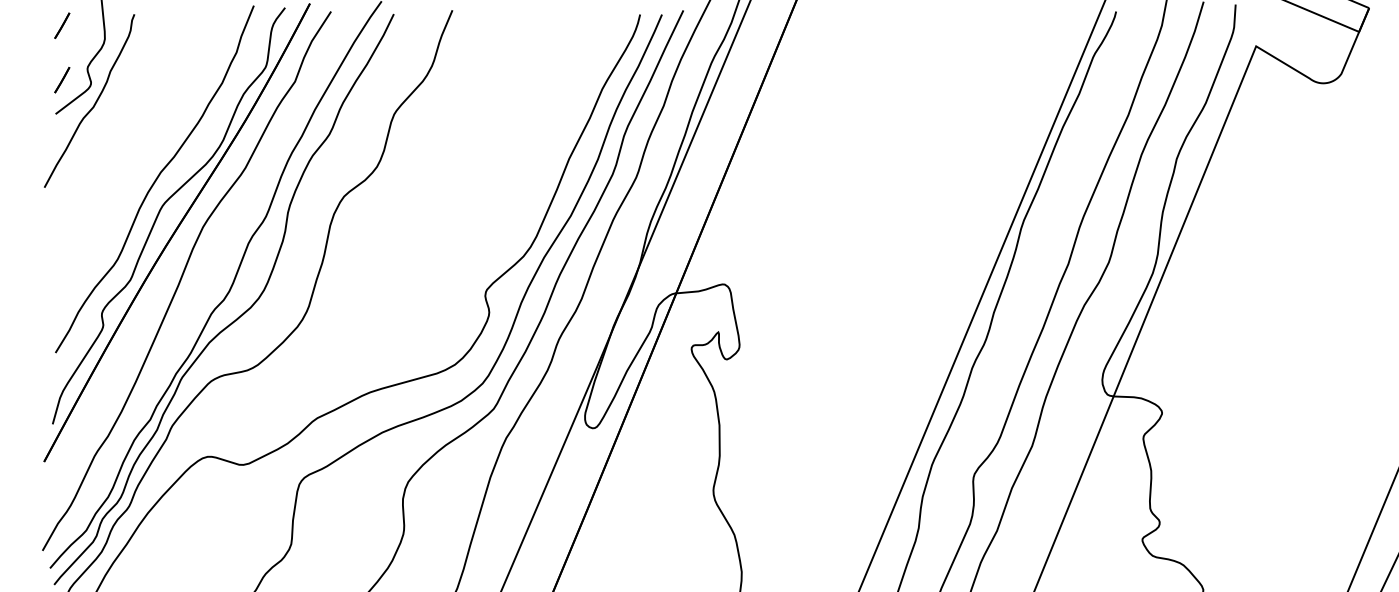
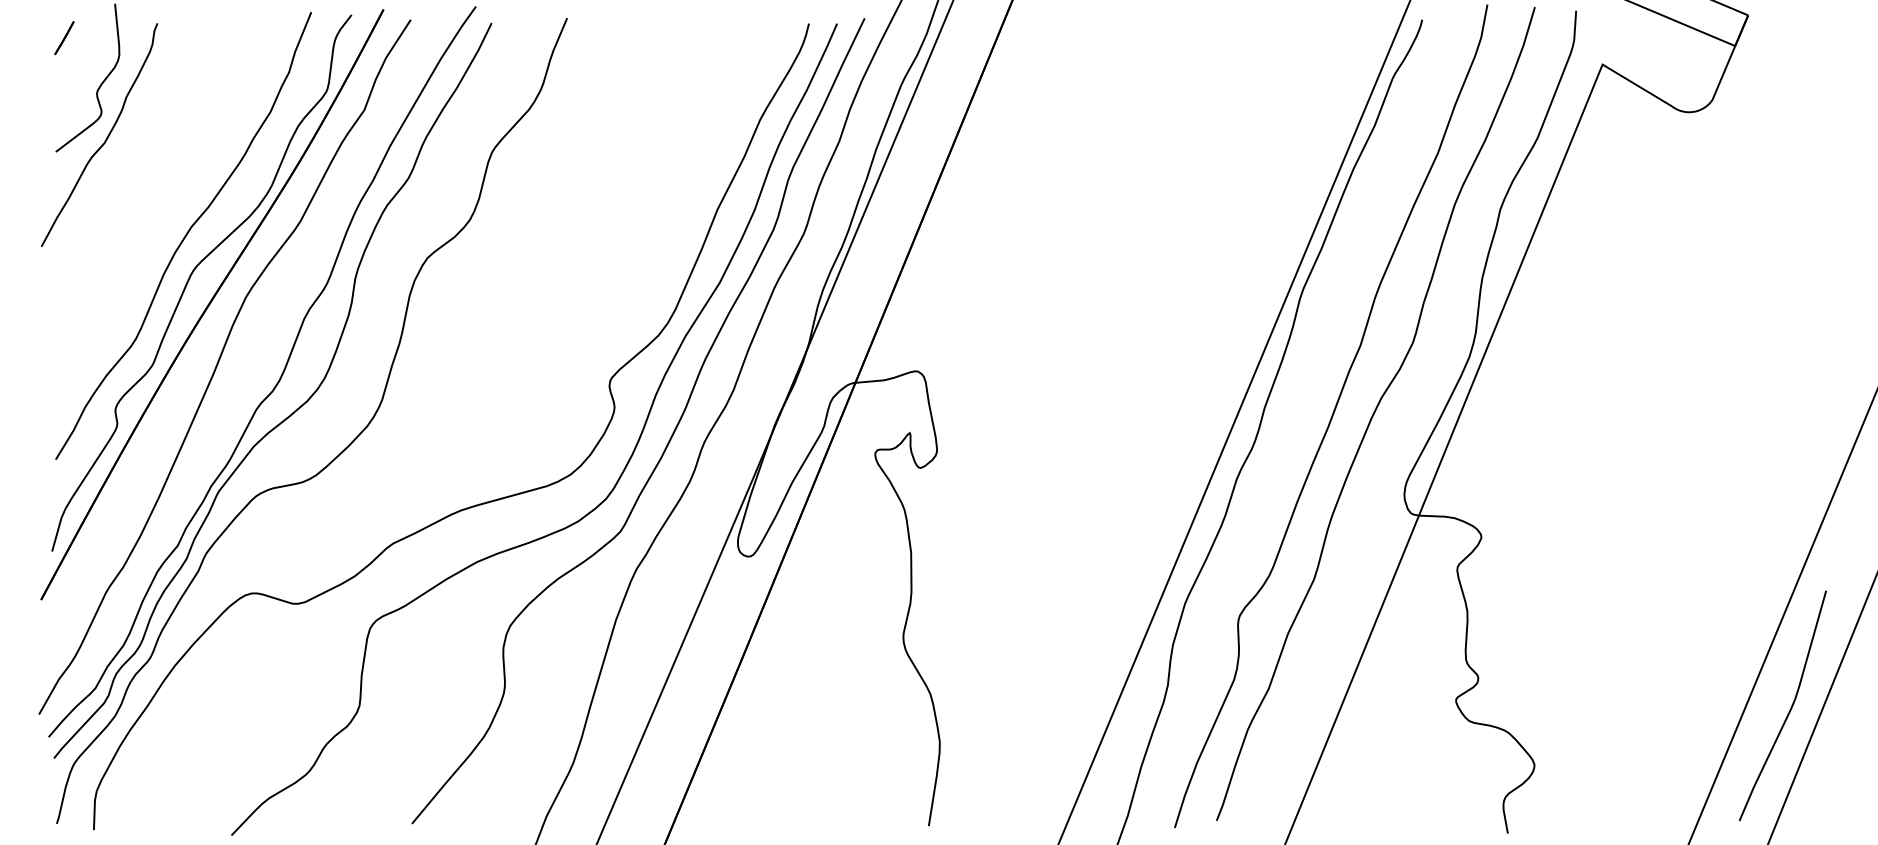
line: (62, 80) -> (64, 108), removed

